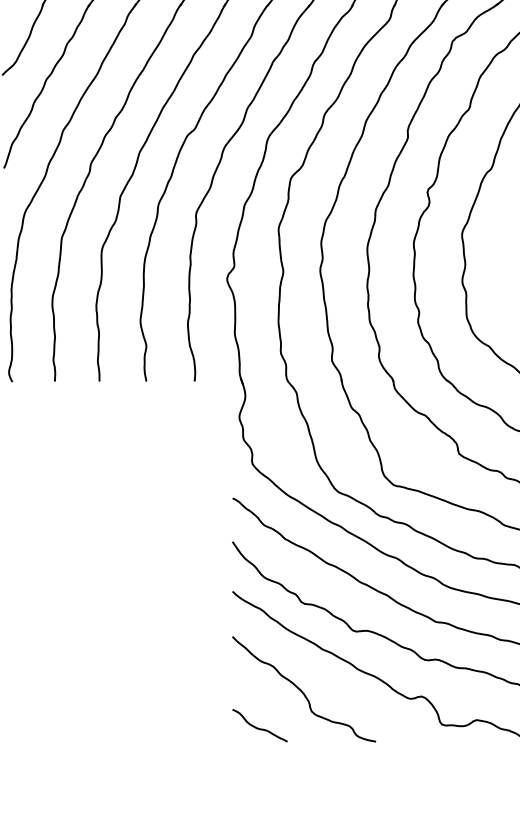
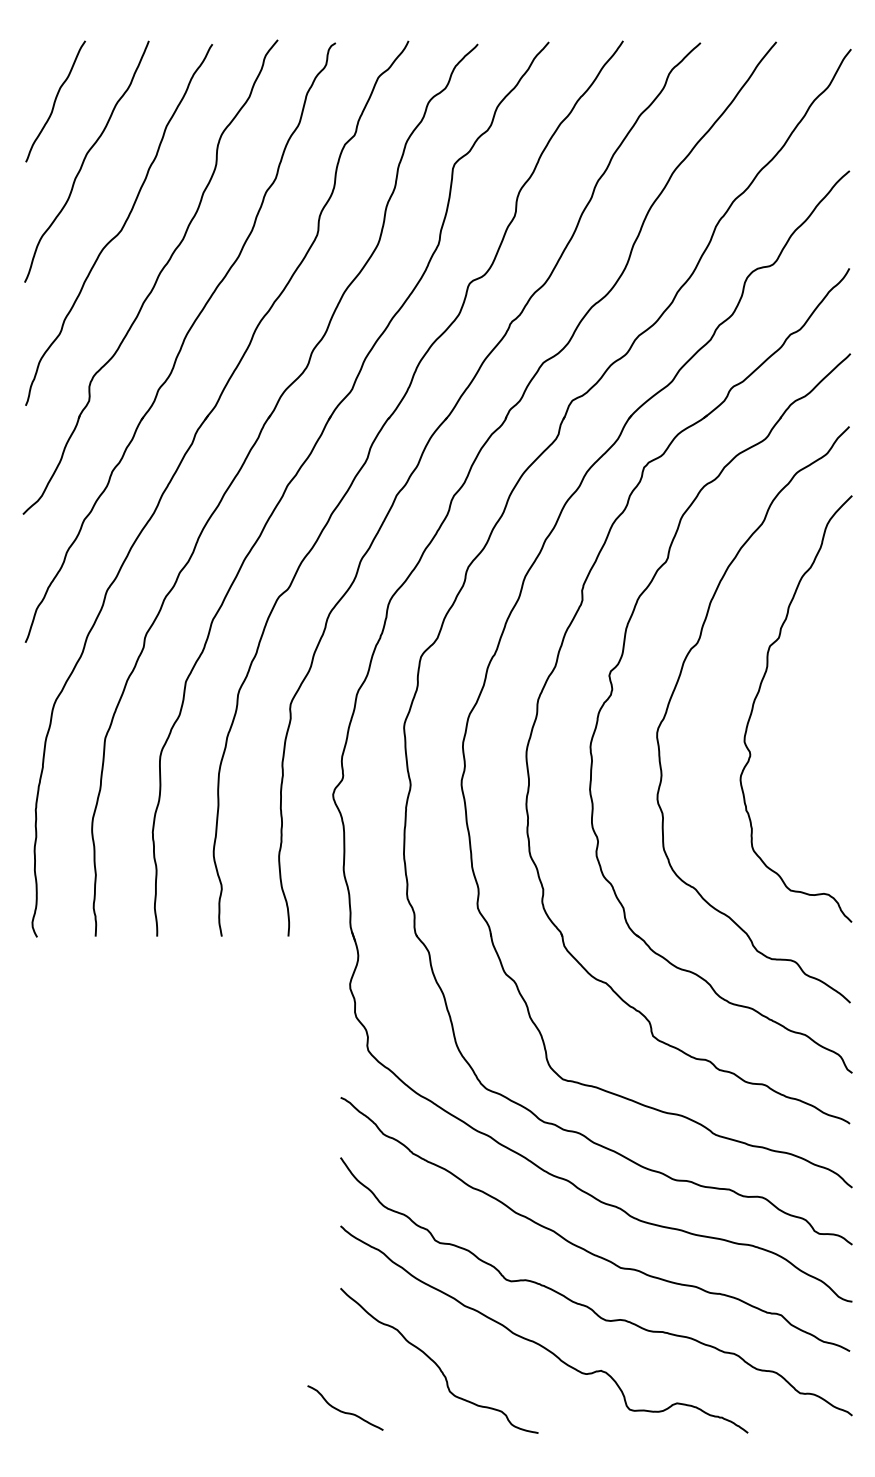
curve: (259, 728) -> (344, 1411), moved

